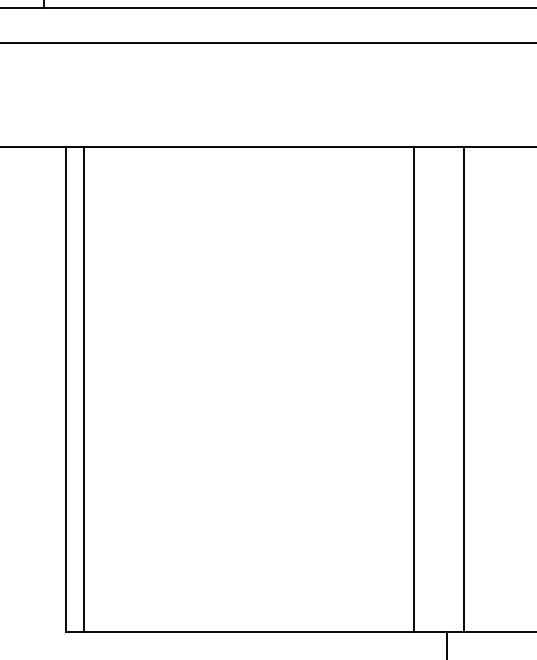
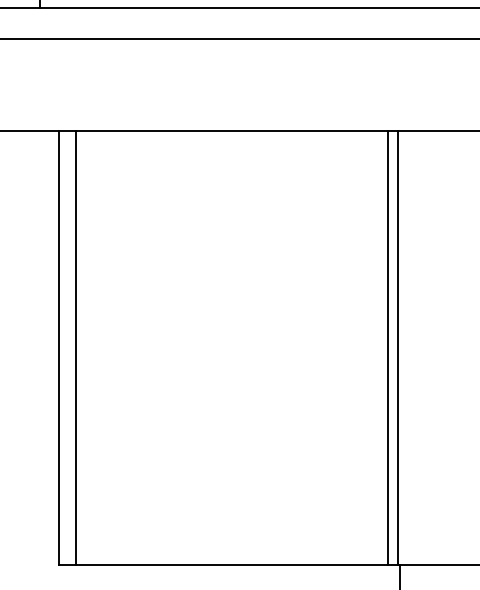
line: (413, 389) -> (388, 348), moved
line: (463, 389) -> (398, 348), moved

